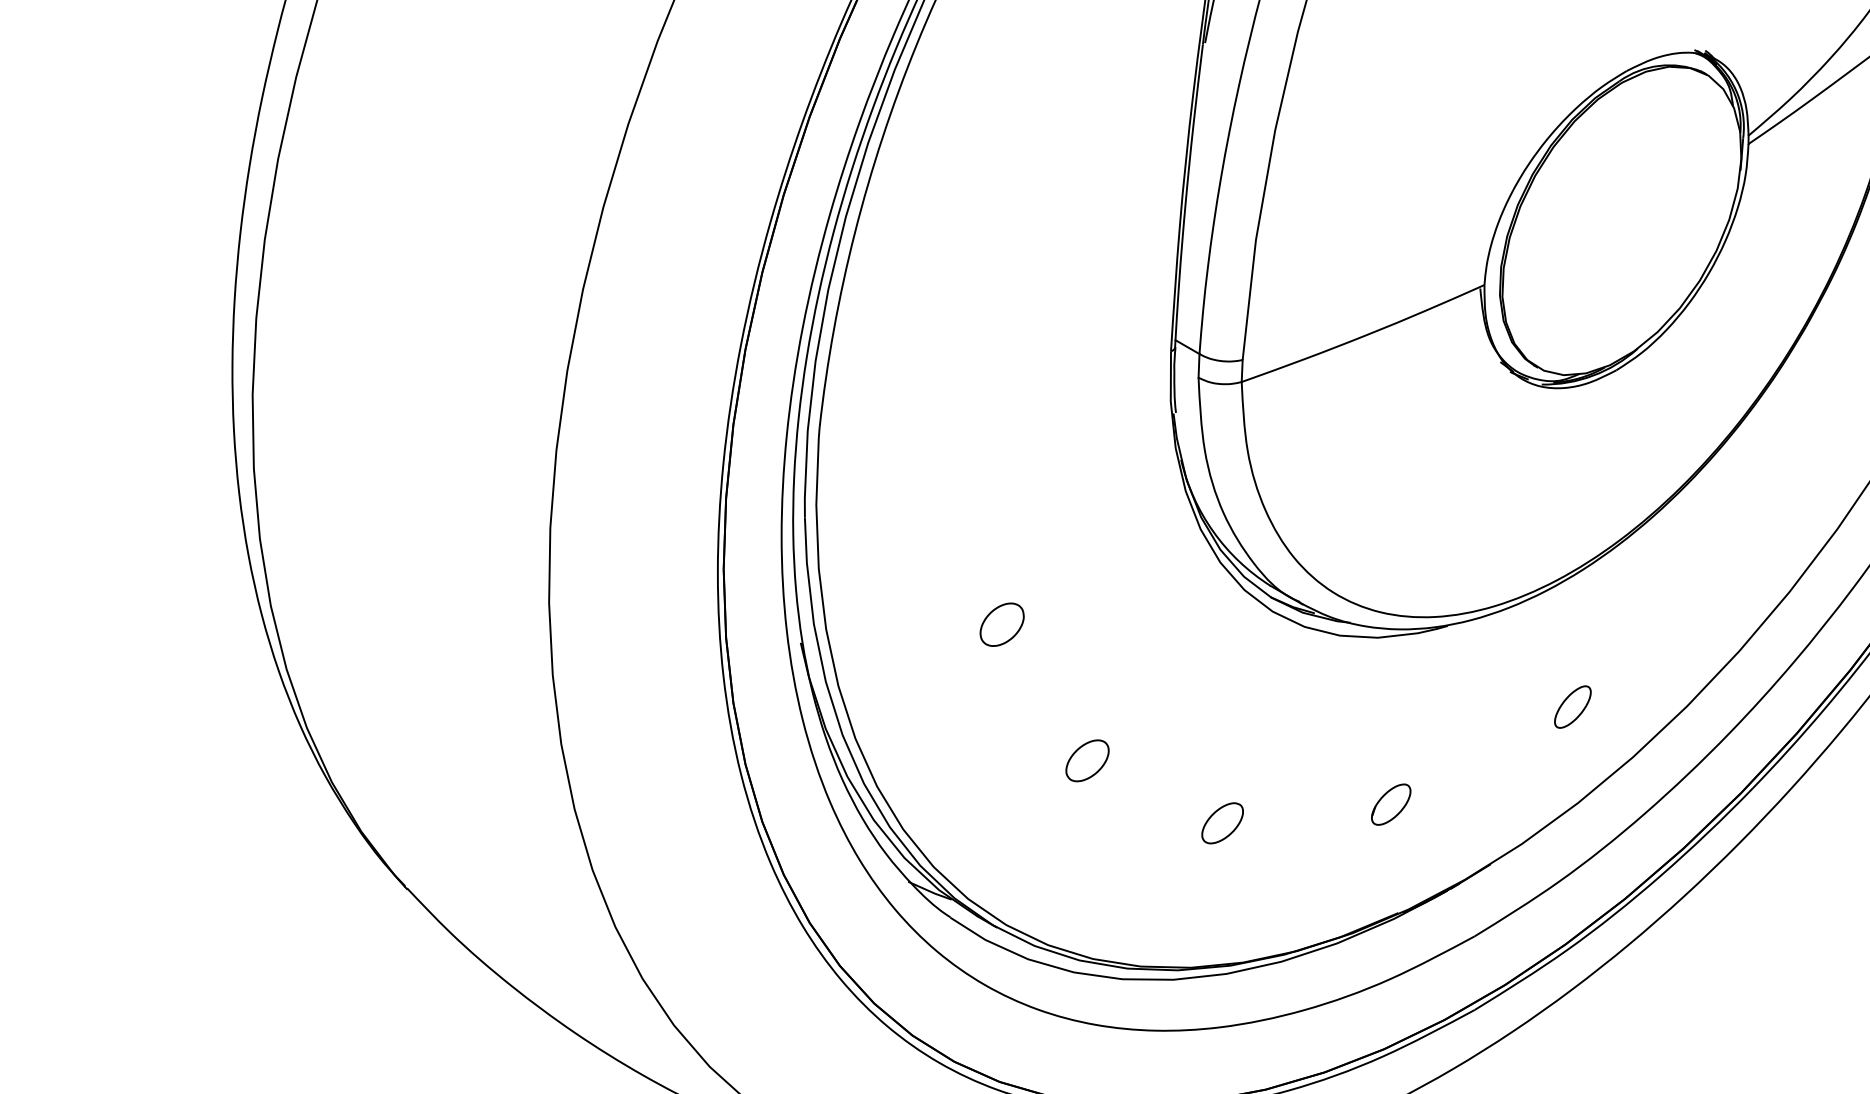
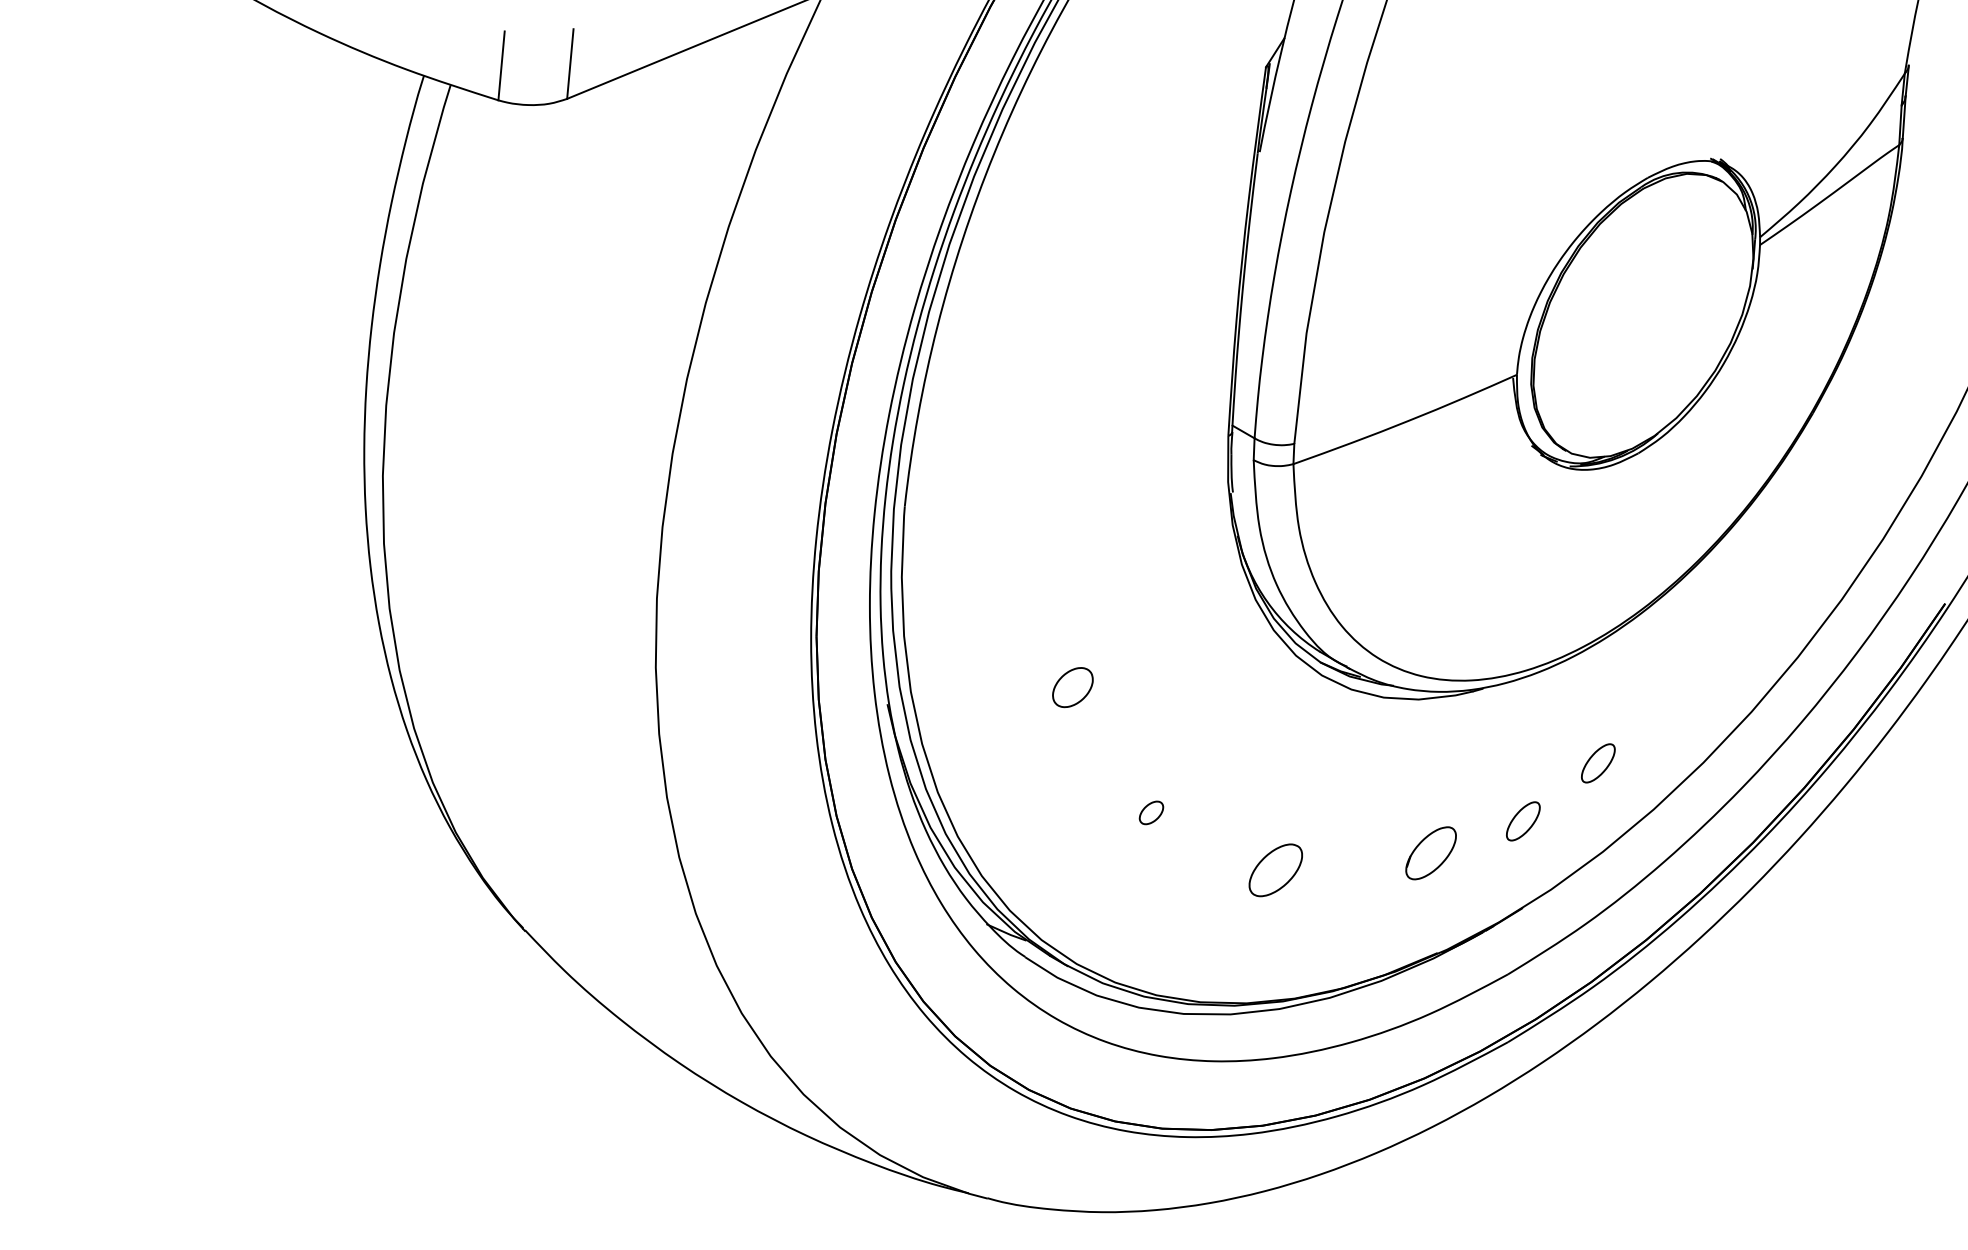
part: (1087, 760) -> (1151, 812), size x0.6
part: (1491, 770) -> (1523, 821), added
part: (1390, 803) -> (1430, 852), size x1.4
part: (1222, 823) -> (1275, 870), size x1.4

